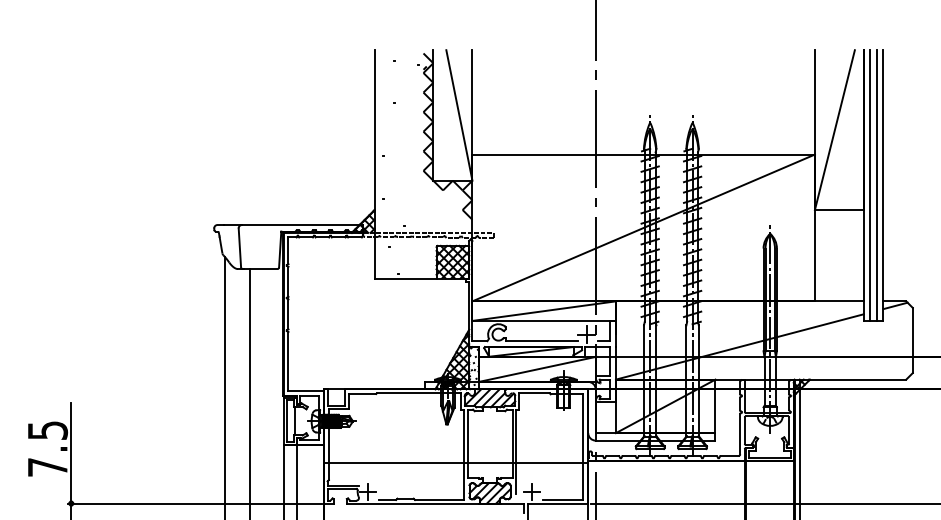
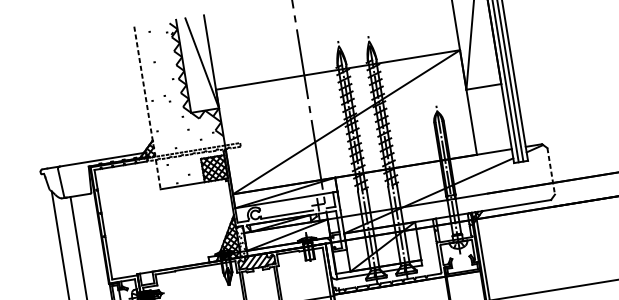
line: (374, 164) -> (147, 108), solid -> dashed
line: (912, 340) -> (551, 171), solid -> dashed

